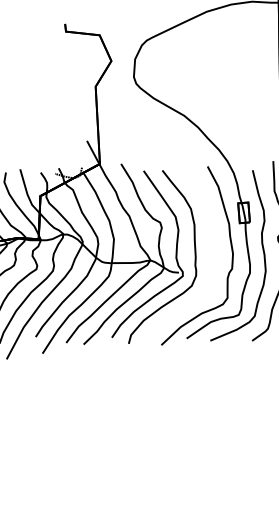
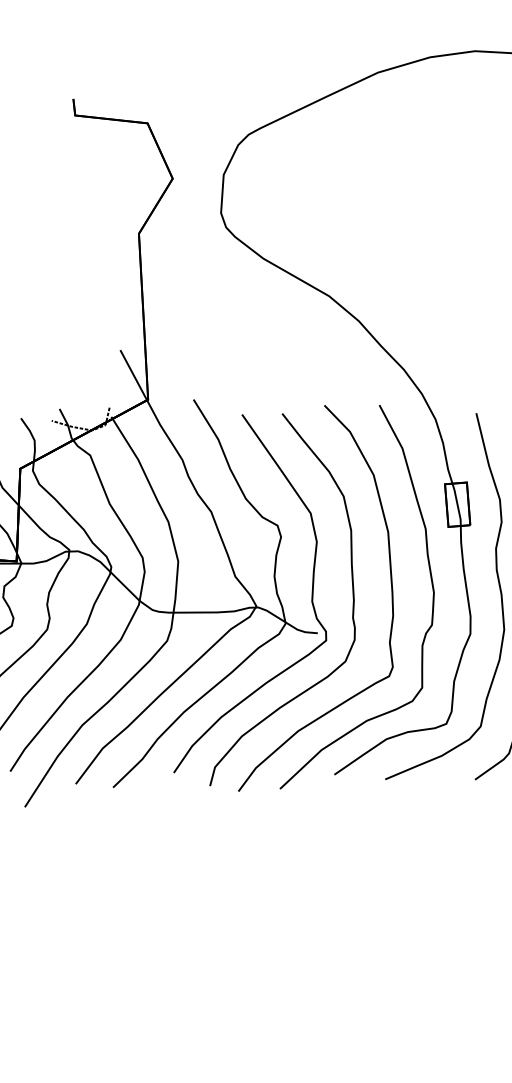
part: (212, 256) -> (389, 598), added

